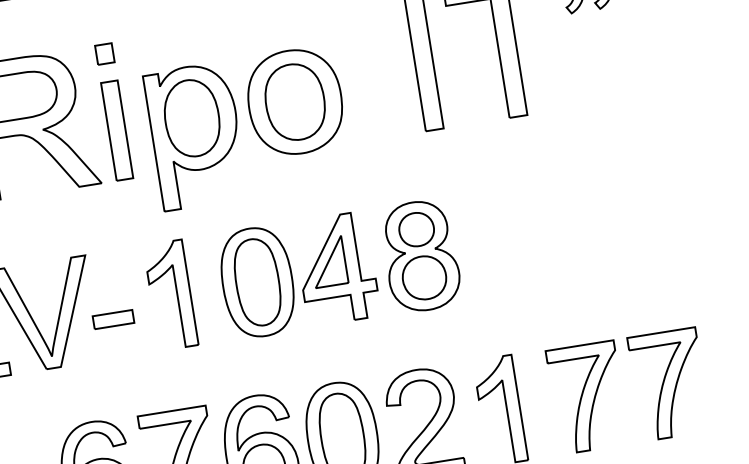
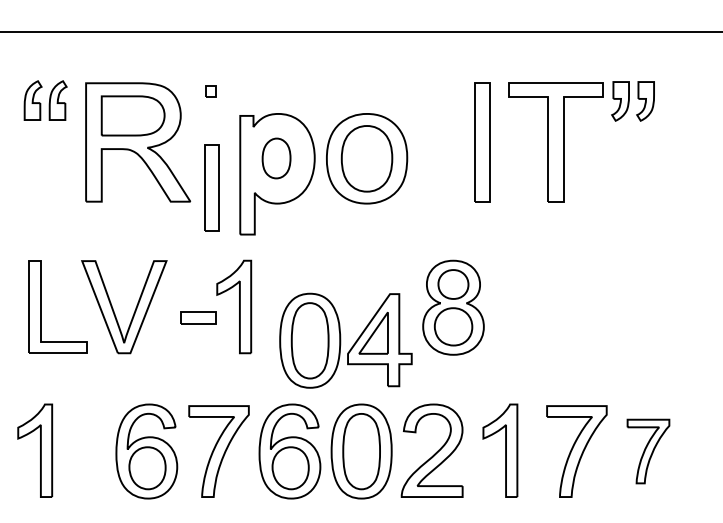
part: (104, 53) -> (210, 91), size x0.7
part: (191, 118) -> (276, 158), size x0.6
part: (116, 130) -> (211, 187), moved
part: (297, 275) -> (345, 340), moved
part: (113, 319) -> (198, 317), moved
part: (669, 384) -> (648, 451), size x0.7

